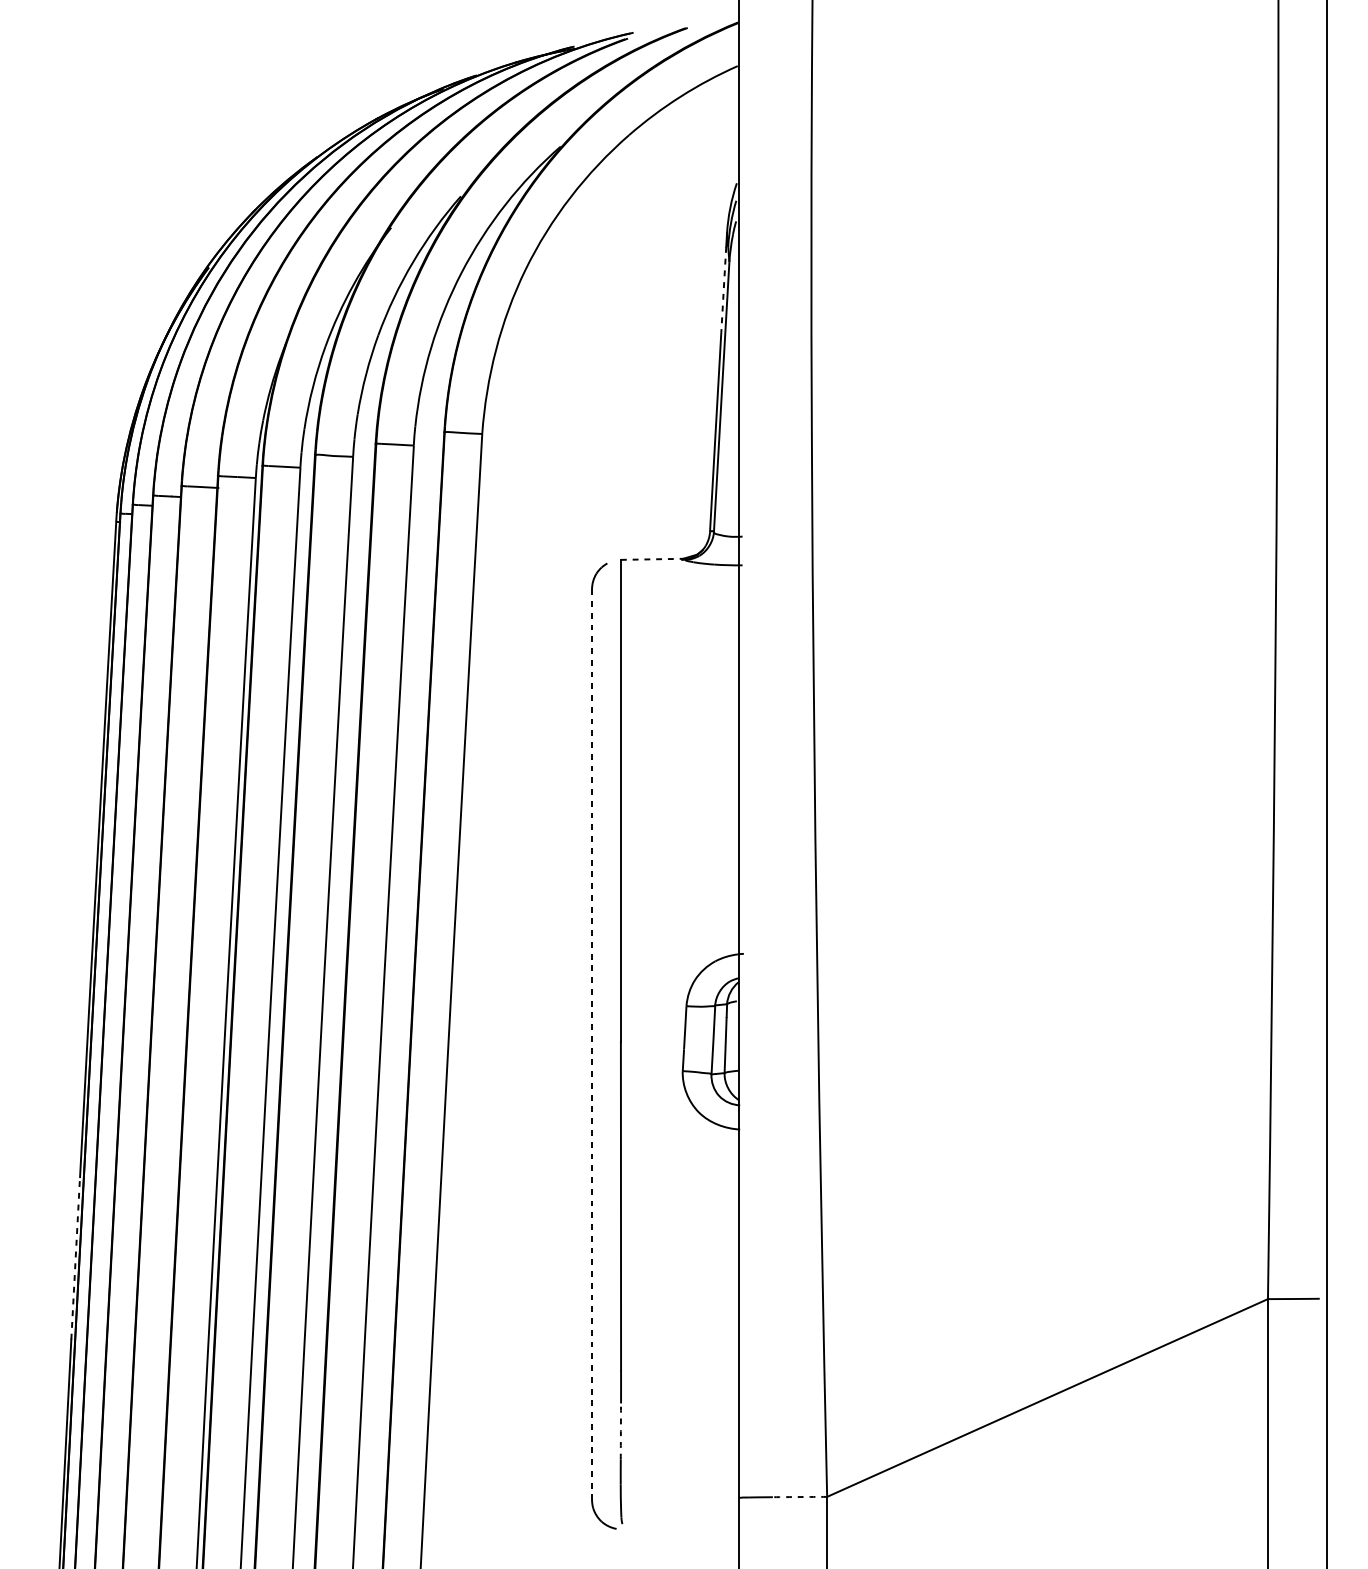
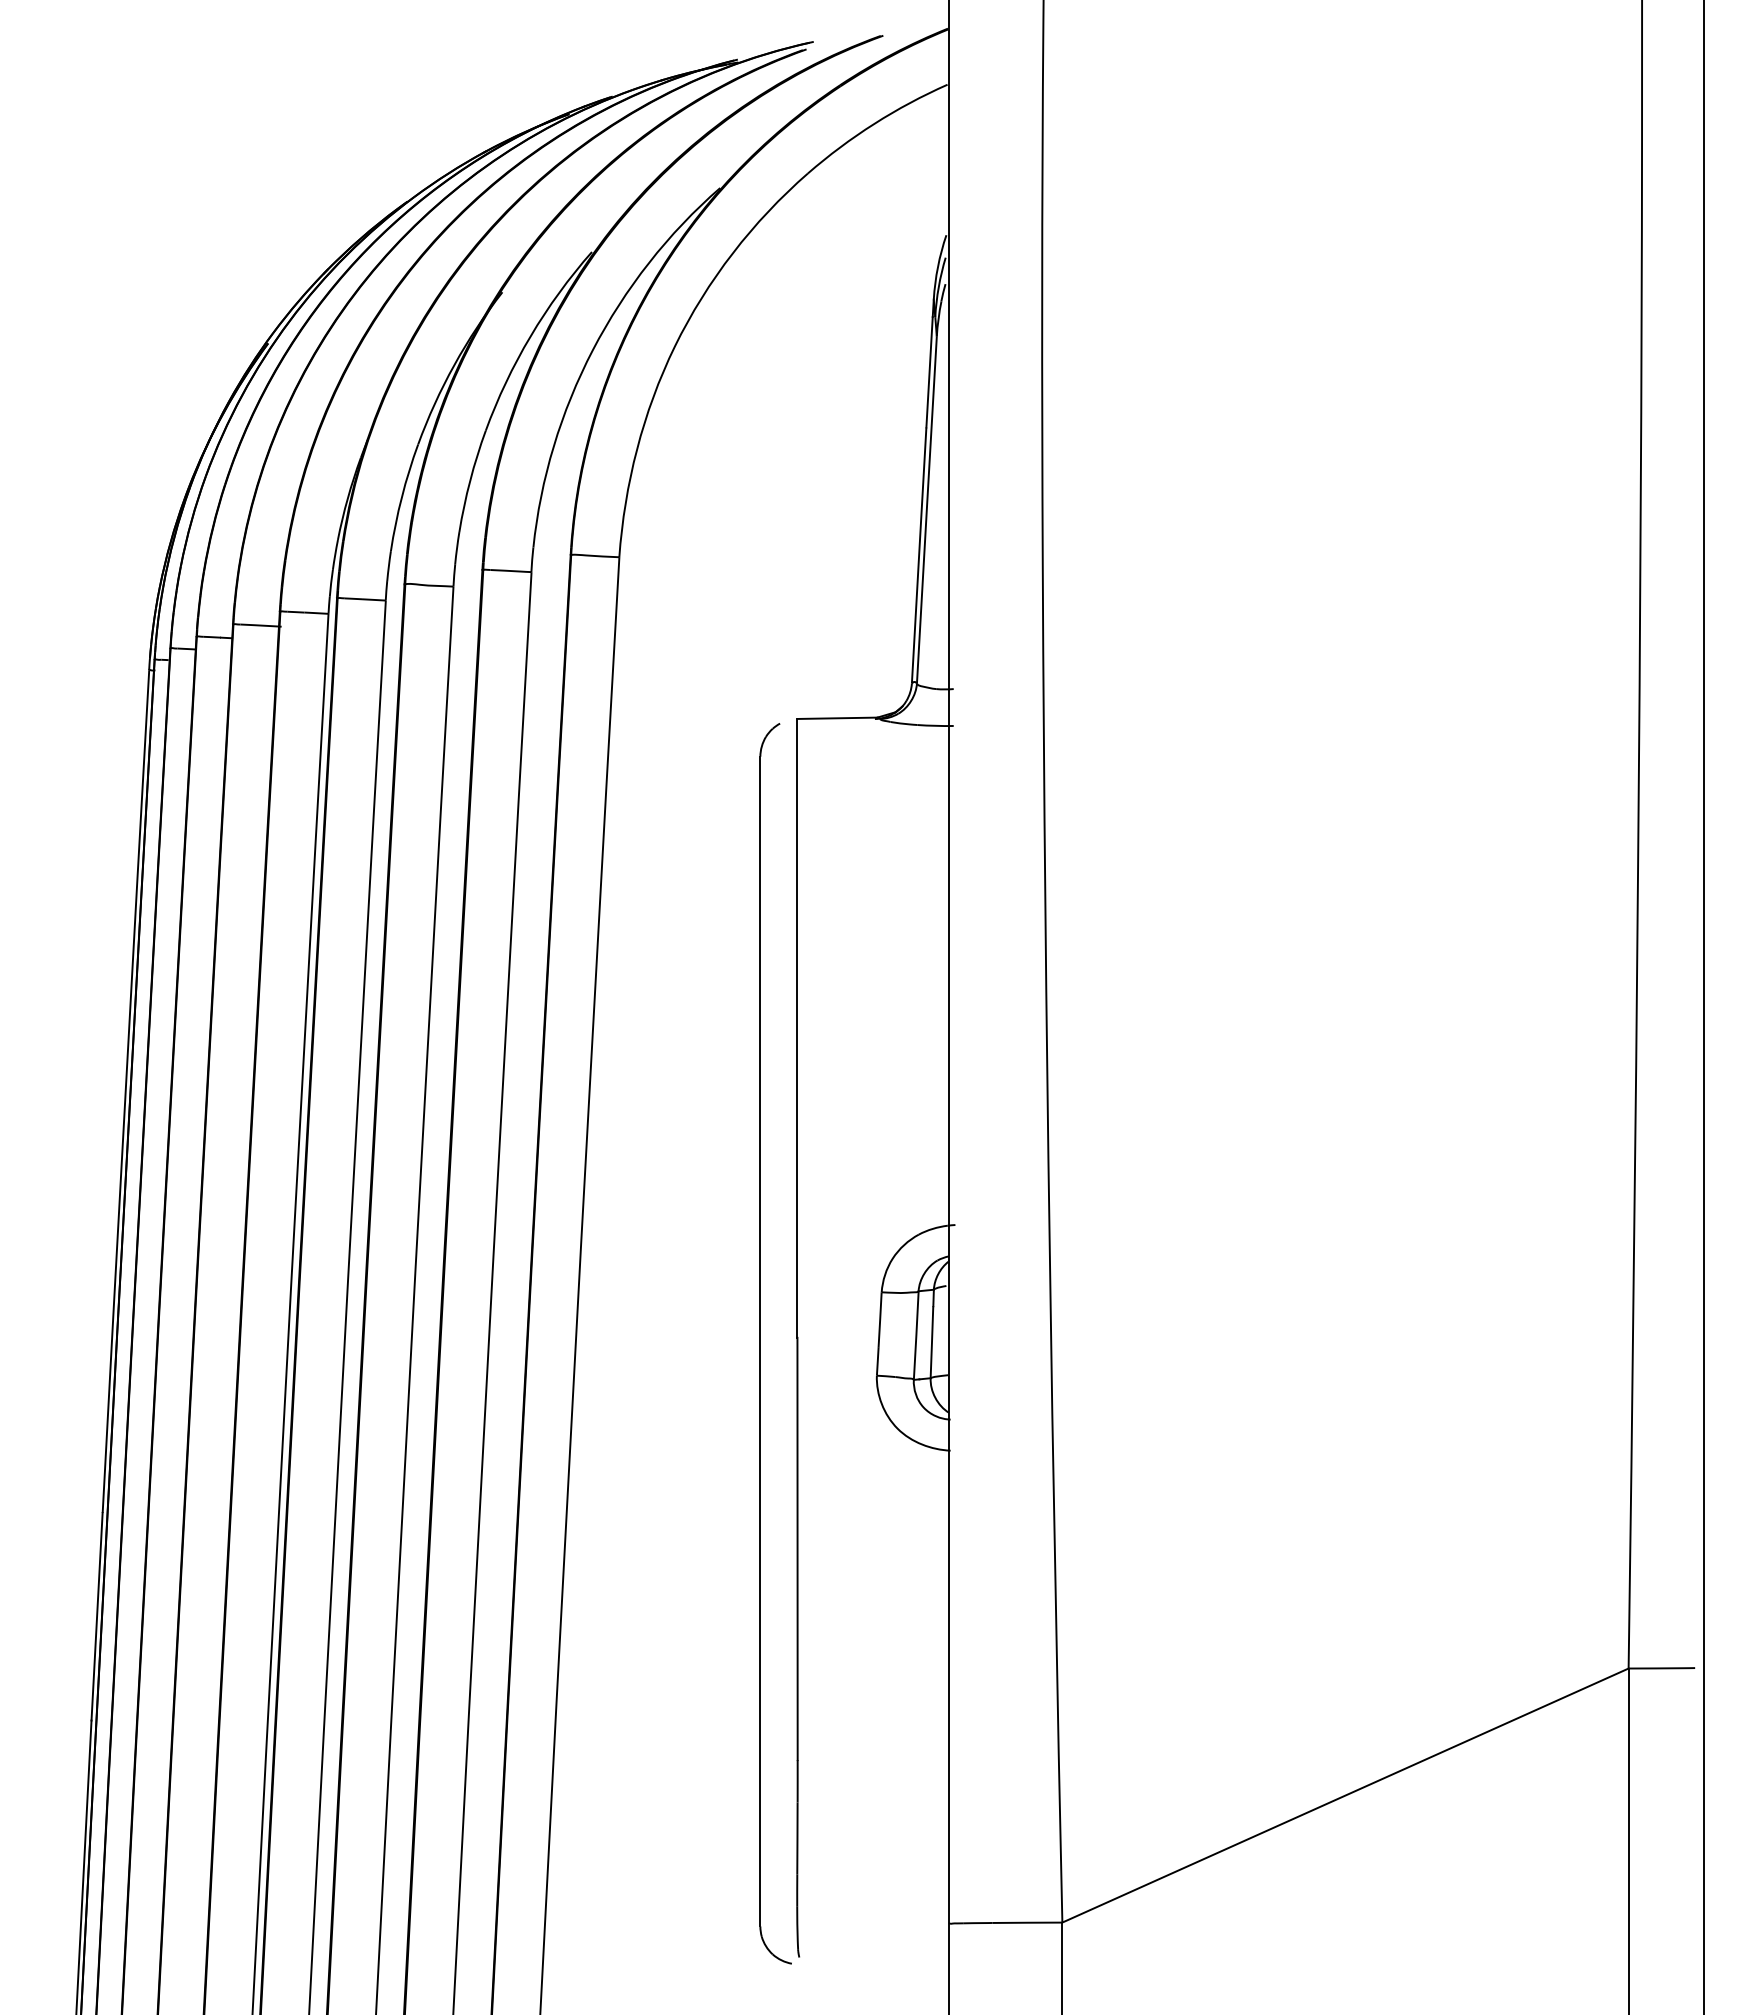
line: (723, 290) -> (929, 372), dashed -> solid
line: (652, 559) -> (837, 718), dashed -> solid
line: (592, 1044) -> (760, 1341), dashed -> solid
line: (75, 1258) -> (97, 1616), dashed -> solid
arc: (620, 1431) -> (797, 1838), dashed -> solid
arc: (799, 1496) -> (1027, 1922), dashed -> solid

